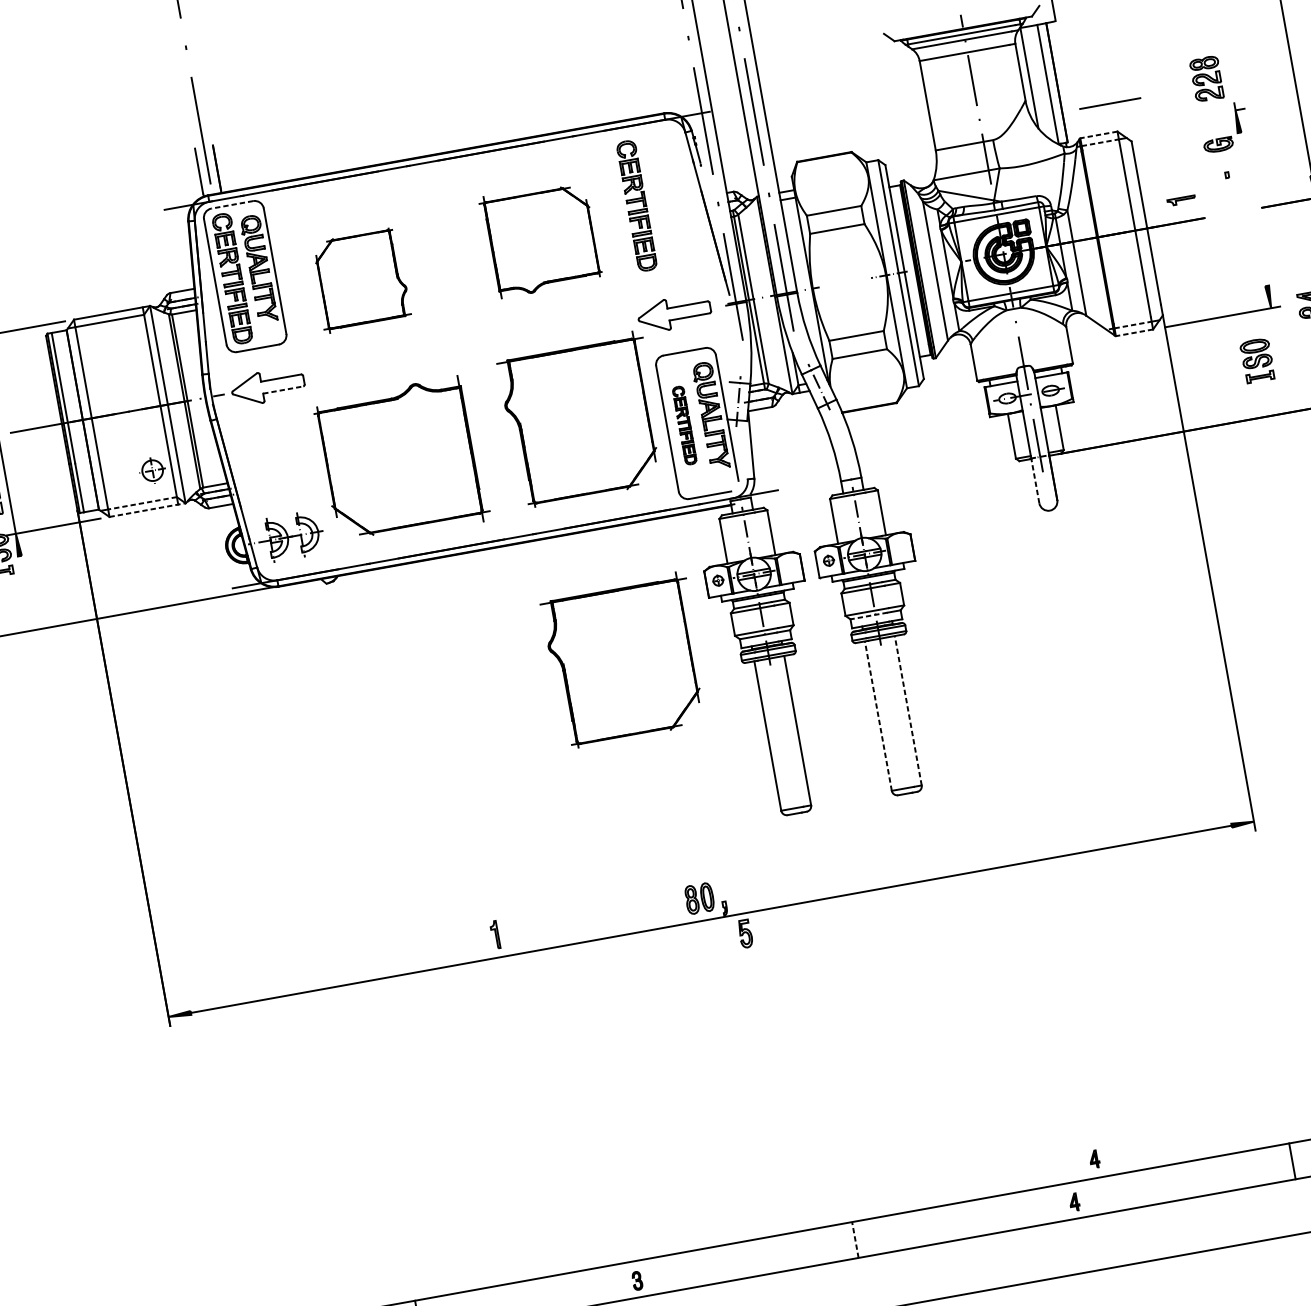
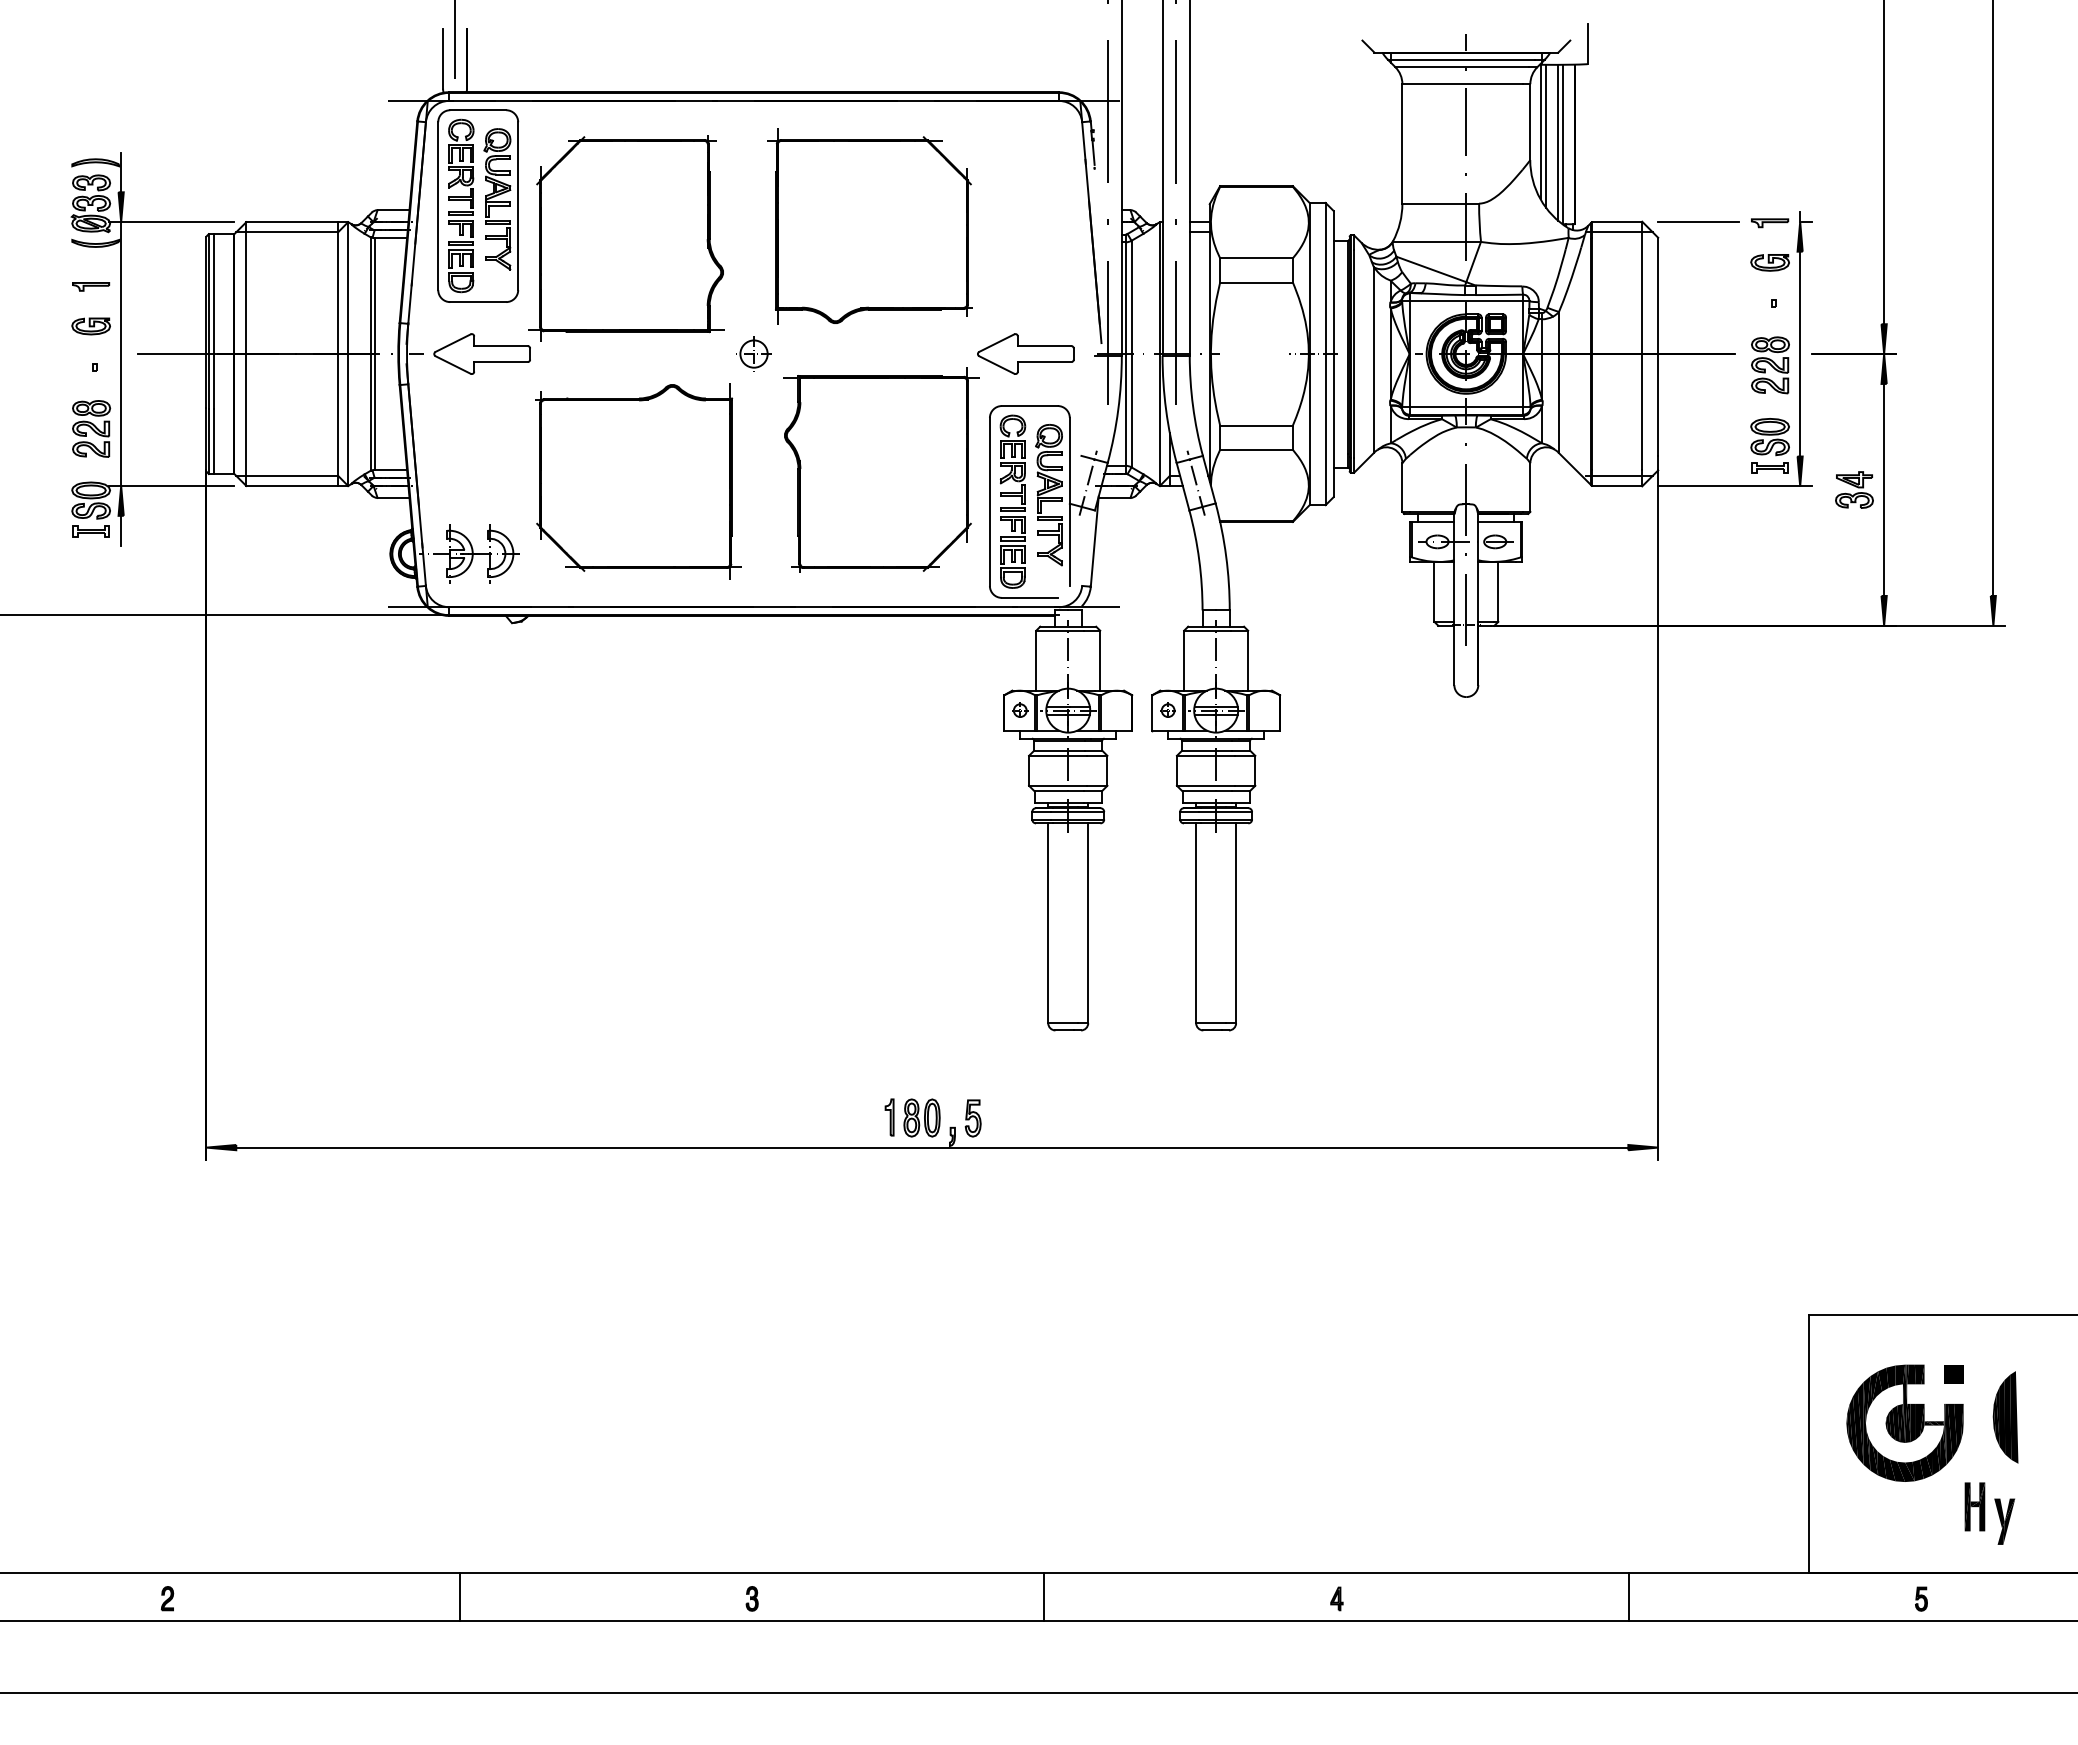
part: (1207, 79) -> (1770, 365), moved
line: (1033, 80) -> (1545, 135), added
line: (1043, 83) -> (1557, 142), added
line: (1110, 103) -> (1698, 221), moved
line: (1098, 134) -> (1617, 221), dashed -> solid
line: (1100, 143) -> (1617, 232), dashed -> solid
part: (1181, 200) -> (1770, 223), moved
line: (232, 205) -> (478, 110), dashed -> solid
part: (637, 205) -> (1002, 205), removed
line: (1253, 208) -> (1800, 353), added
part: (540, 239) -> (869, 226), size x1.43
part: (360, 280) -> (626, 238), size x1.67
line: (1133, 324) -> (1617, 475), dashed -> solid
line: (1134, 332) -> (1617, 486), dashed -> solid
part: (1256, 360) -> (1769, 445), moved
line: (283, 390) -> (501, 362), dashed -> solid
part: (684, 425) -> (1012, 501), size x1.67
part: (152, 470) -> (753, 353), moved
line: (1035, 481) -> (1454, 655), dashed -> solid
line: (142, 503) -> (292, 476), dashed -> solid
line: (147, 509) -> (297, 485), dashed -> solid
line: (22, 567) -> (121, 530), added
line: (869, 616) -> (1207, 791), dashed -> solid
part: (625, 659) -> (881, 791), removed
line: (908, 710) -> (1236, 923), dashed -> solid
line: (878, 716) -> (1196, 923), dashed -> solid
part: (495, 934) -> (889, 1117), moved
part: (744, 934) -> (972, 1118), moved
part: (1094, 1159) -> (1372, 1547), removed
line: (855, 1239) -> (1044, 1596), dashed -> solid

